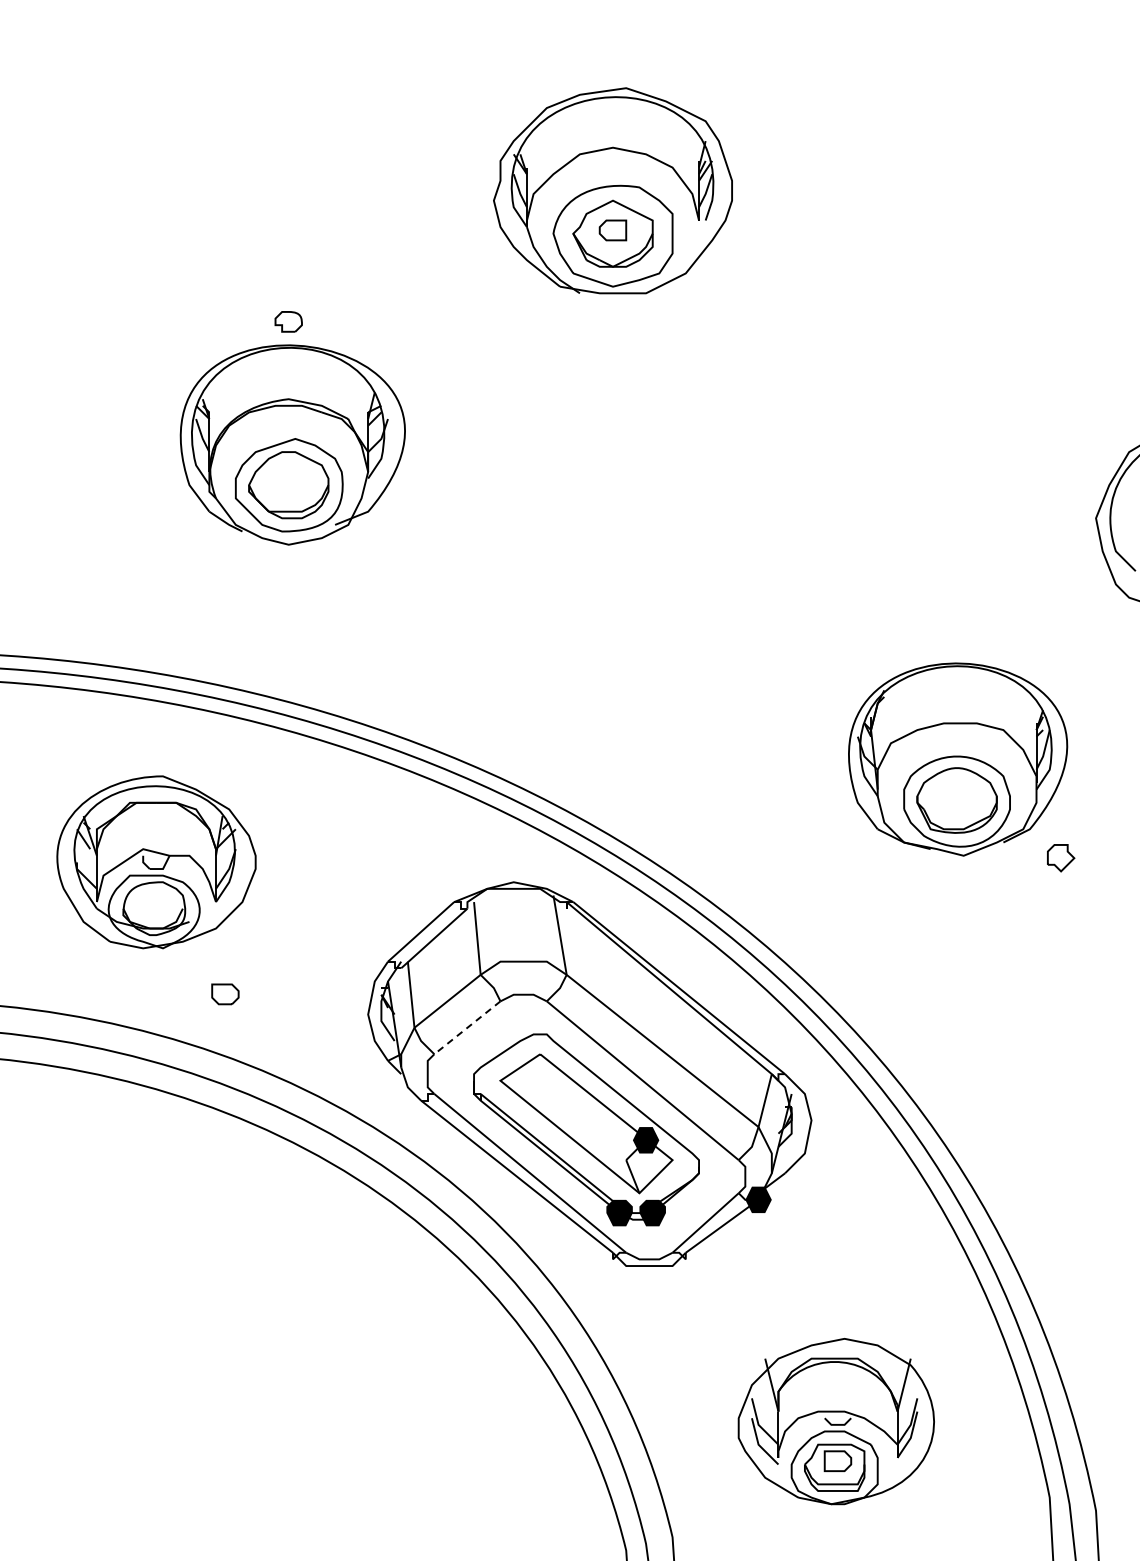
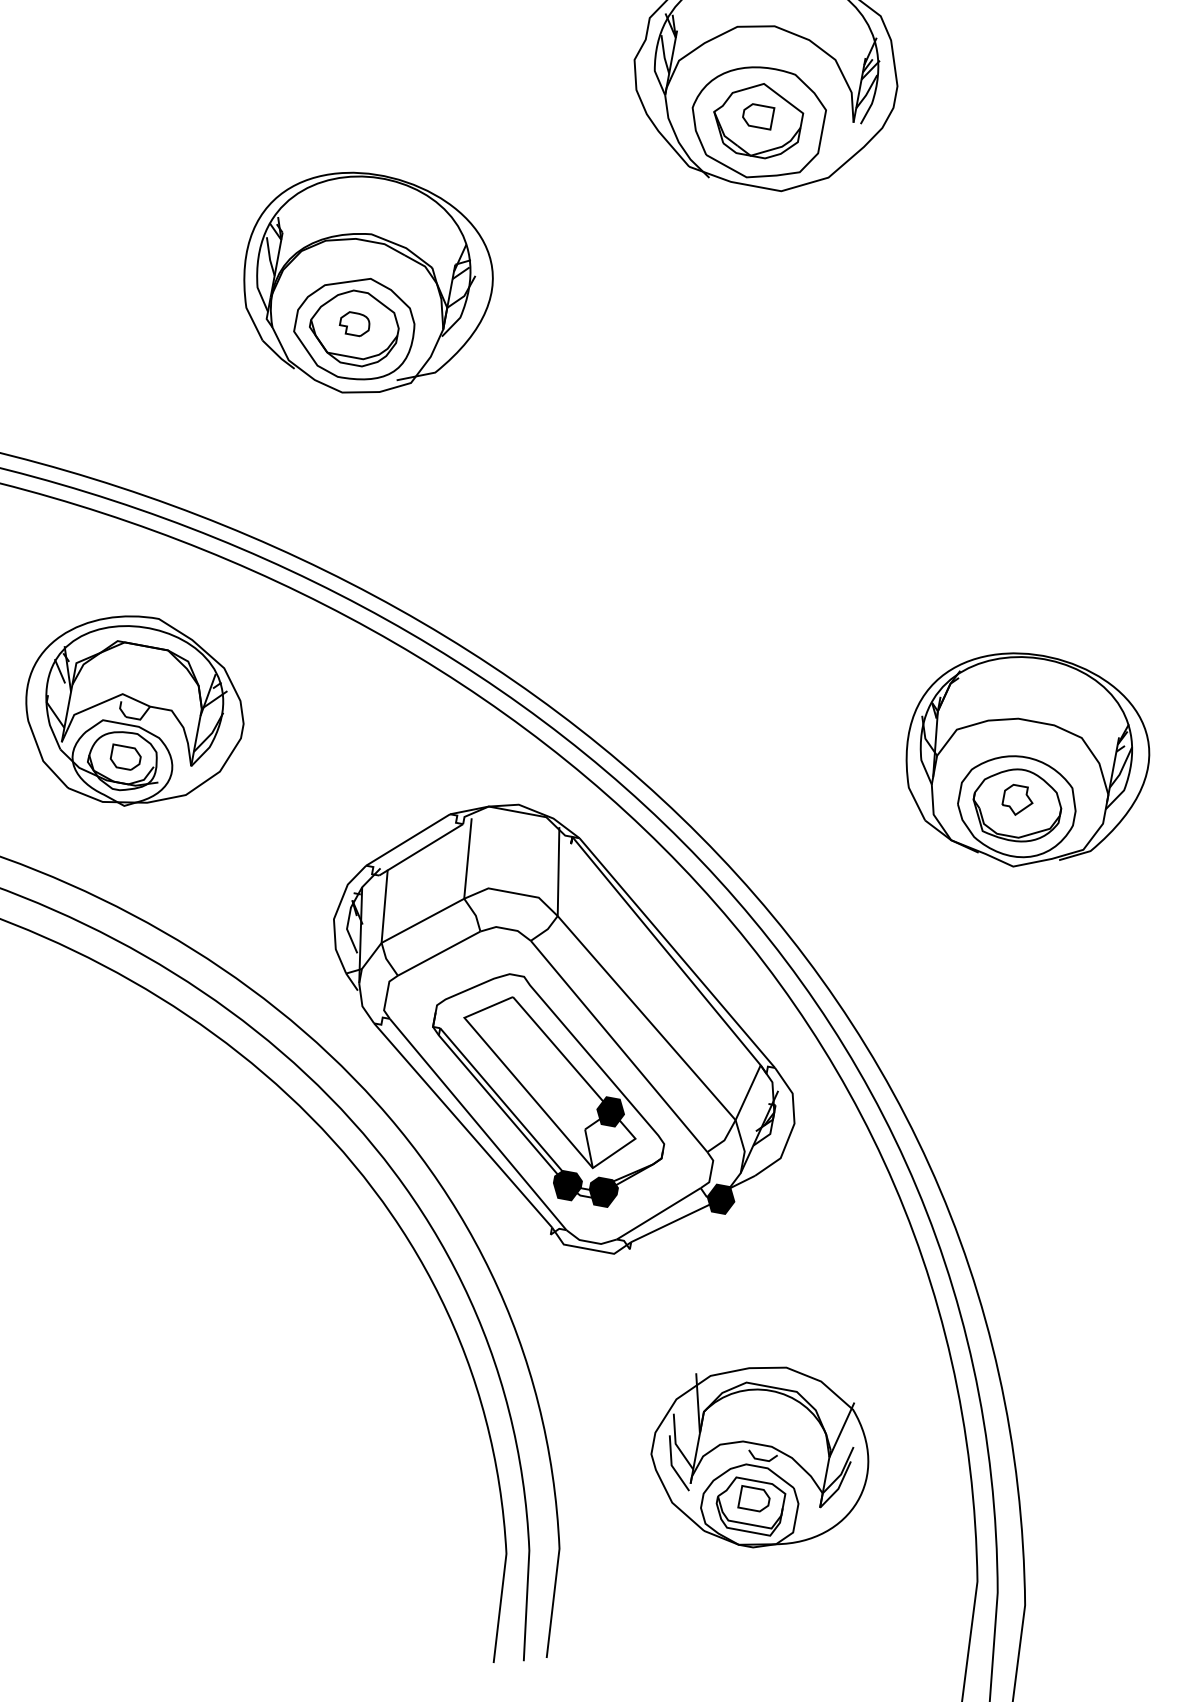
part: (288, 321) -> (354, 323), moved
part: (1061, 858) -> (1018, 800), moved
part: (225, 994) -> (125, 758), moved
line: (467, 1028) -> (439, 954), dashed -> solid

